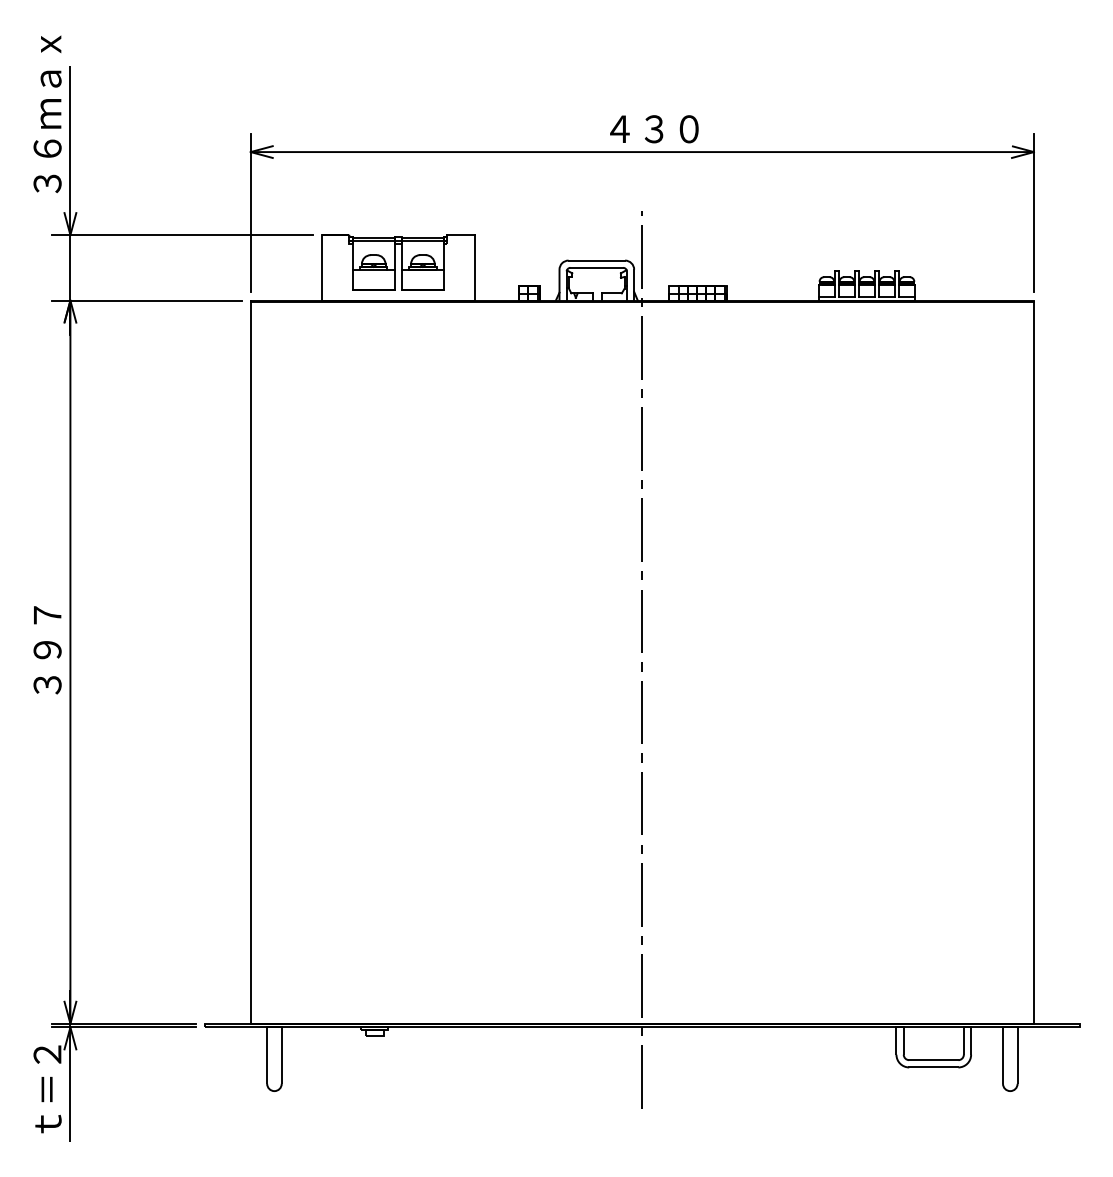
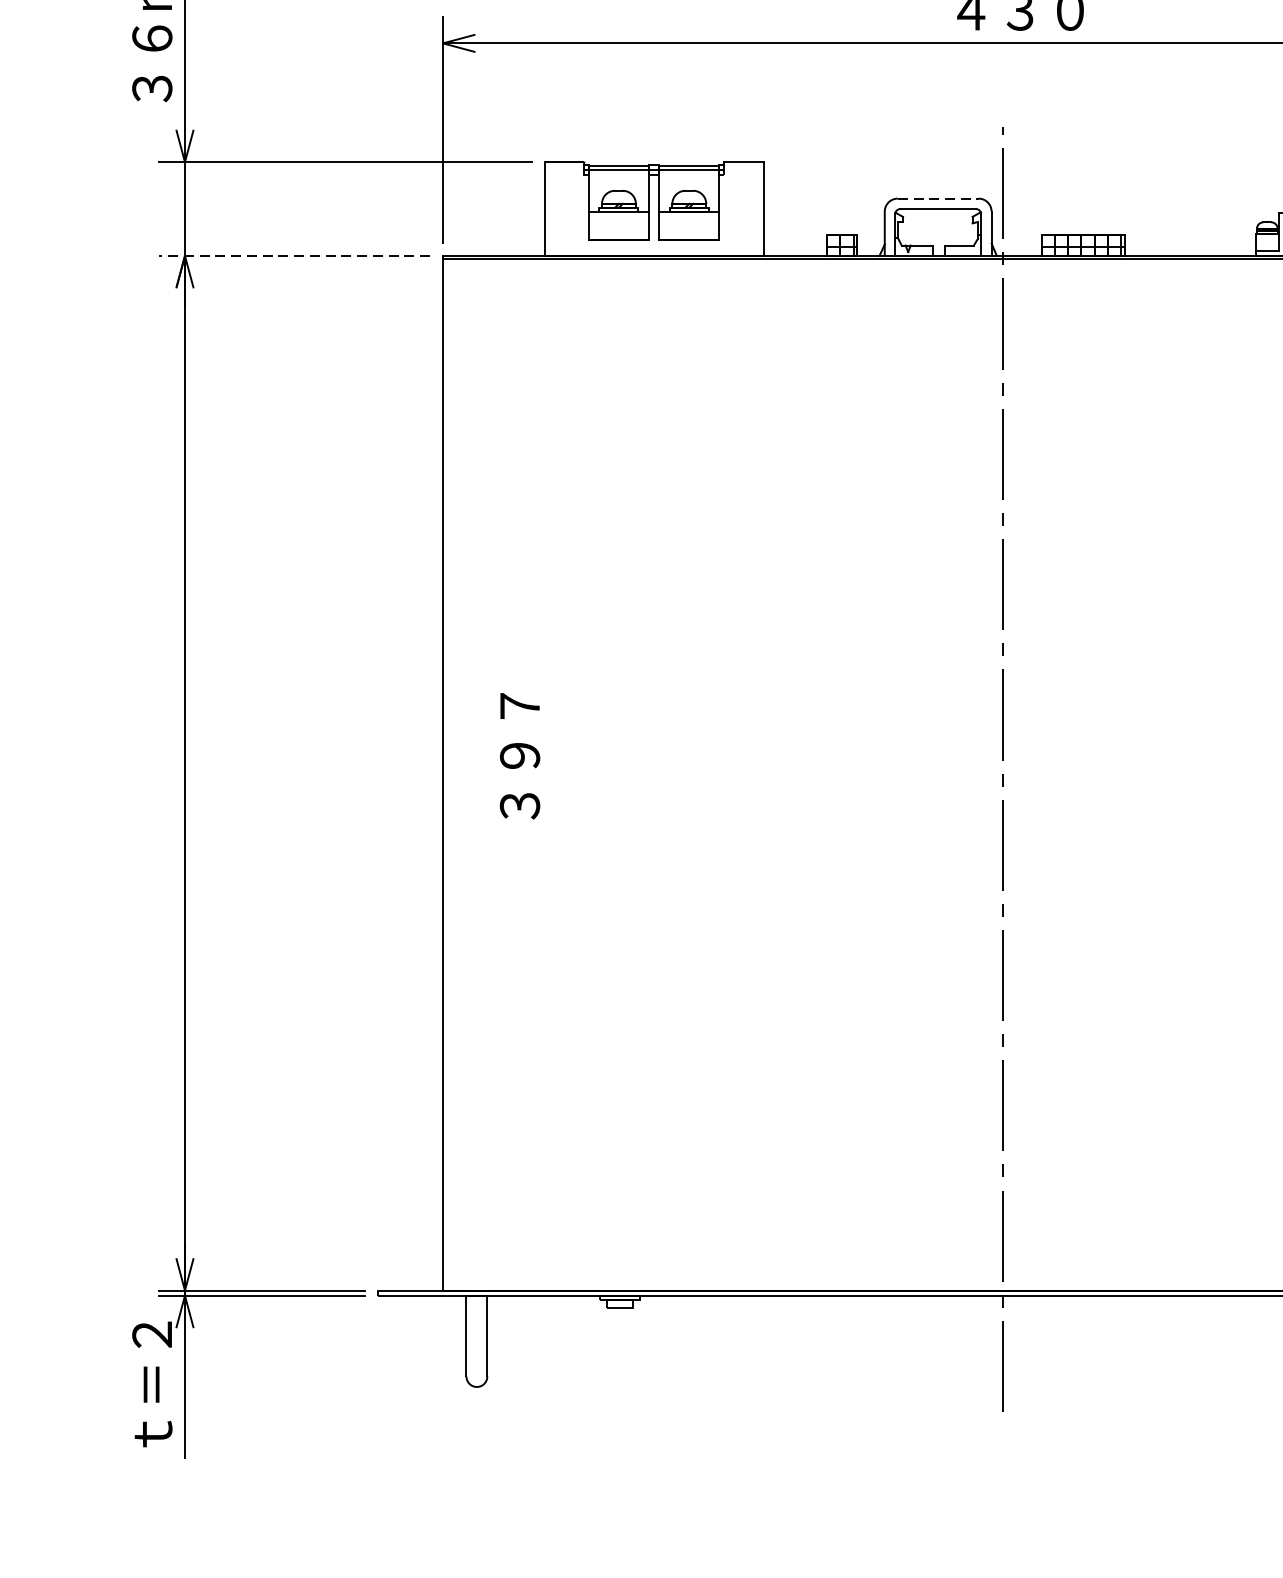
line: (597, 260) -> (939, 198), solid -> dashed
line: (146, 300) -> (293, 255), solid -> dashed
text: (47, 650) -> (519, 756), moved

